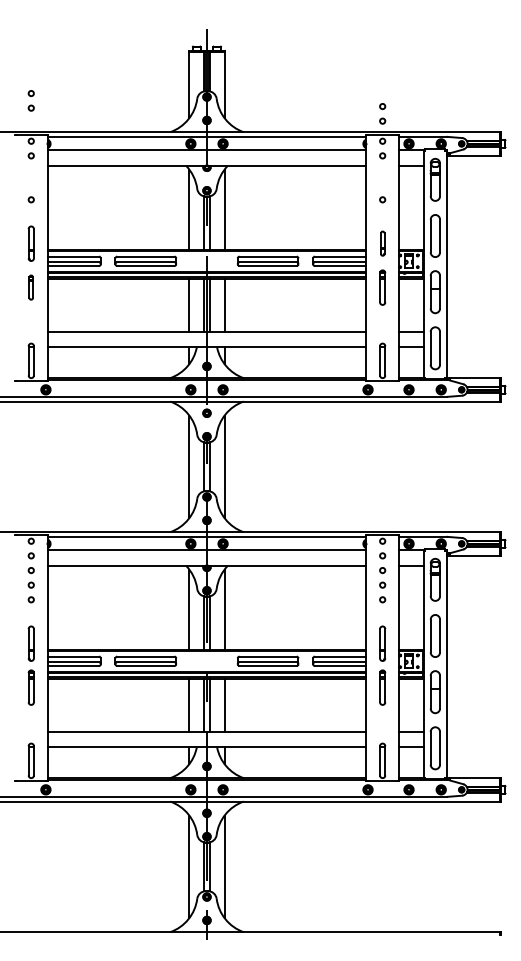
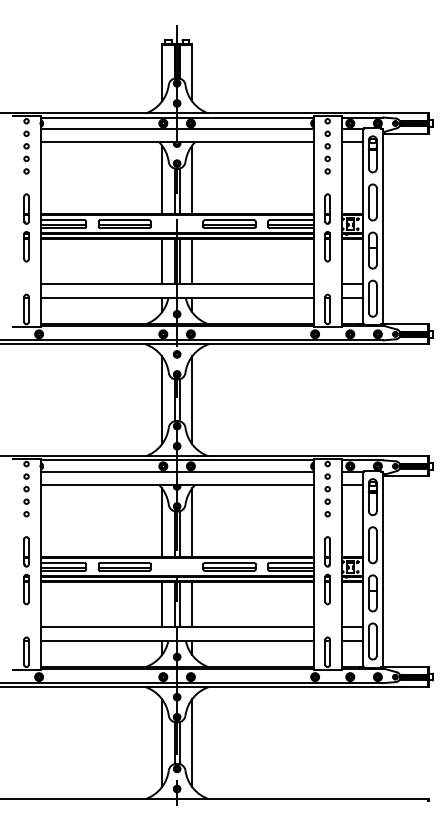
part: (30, 100) -> (25, 152), moved
part: (382, 113) -> (327, 152), moved
part: (382, 243) -> (327, 208), size x1.43
part: (30, 287) -> (25, 246), size x1.43

